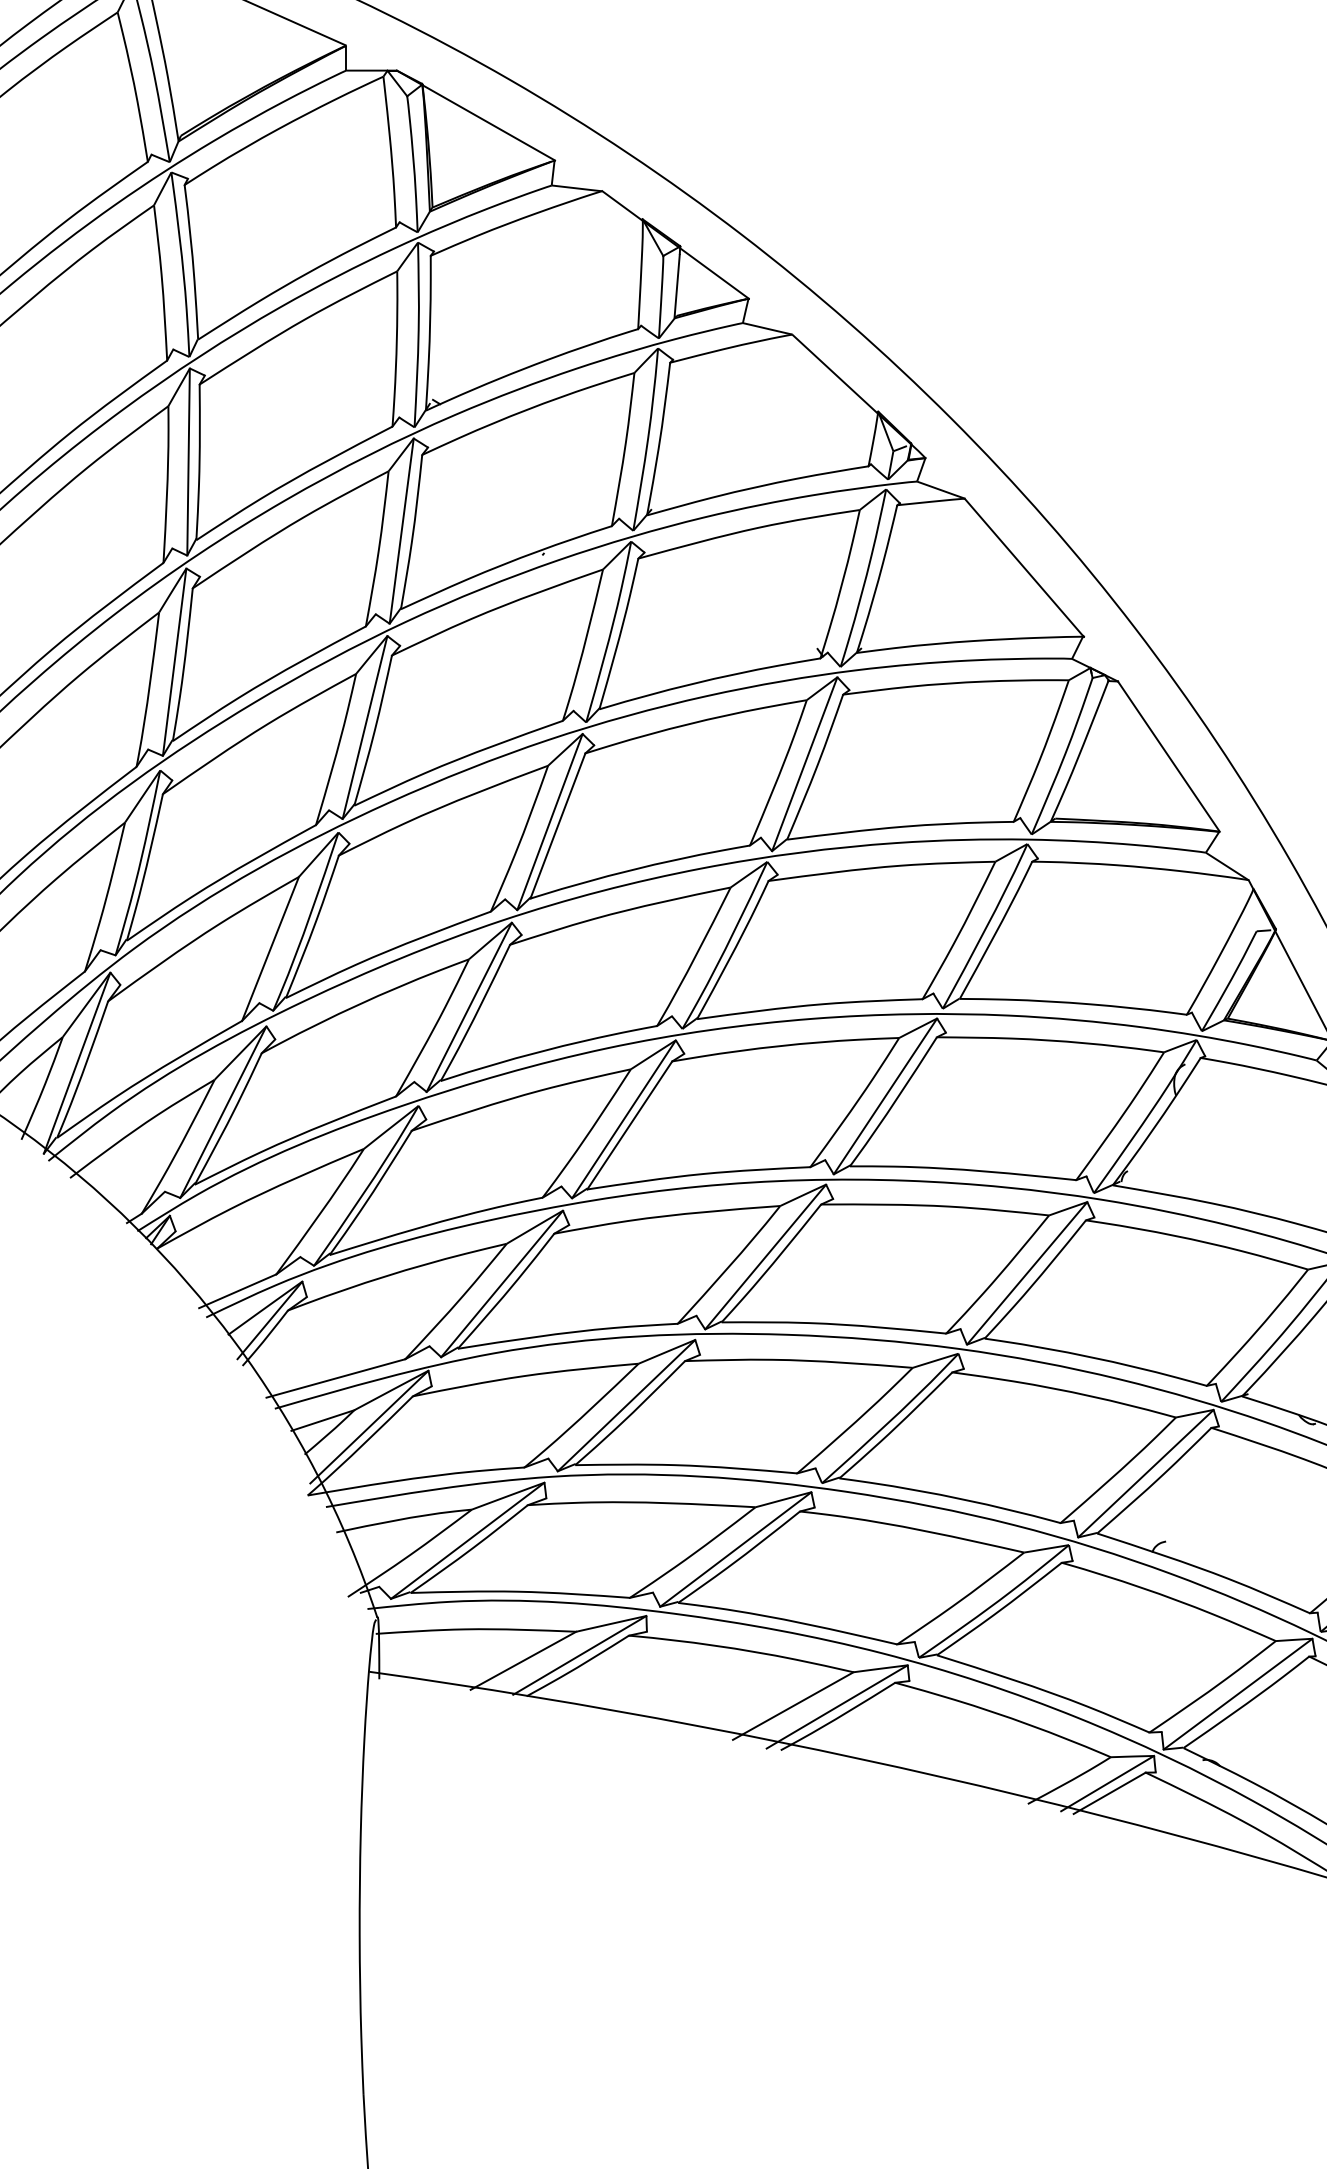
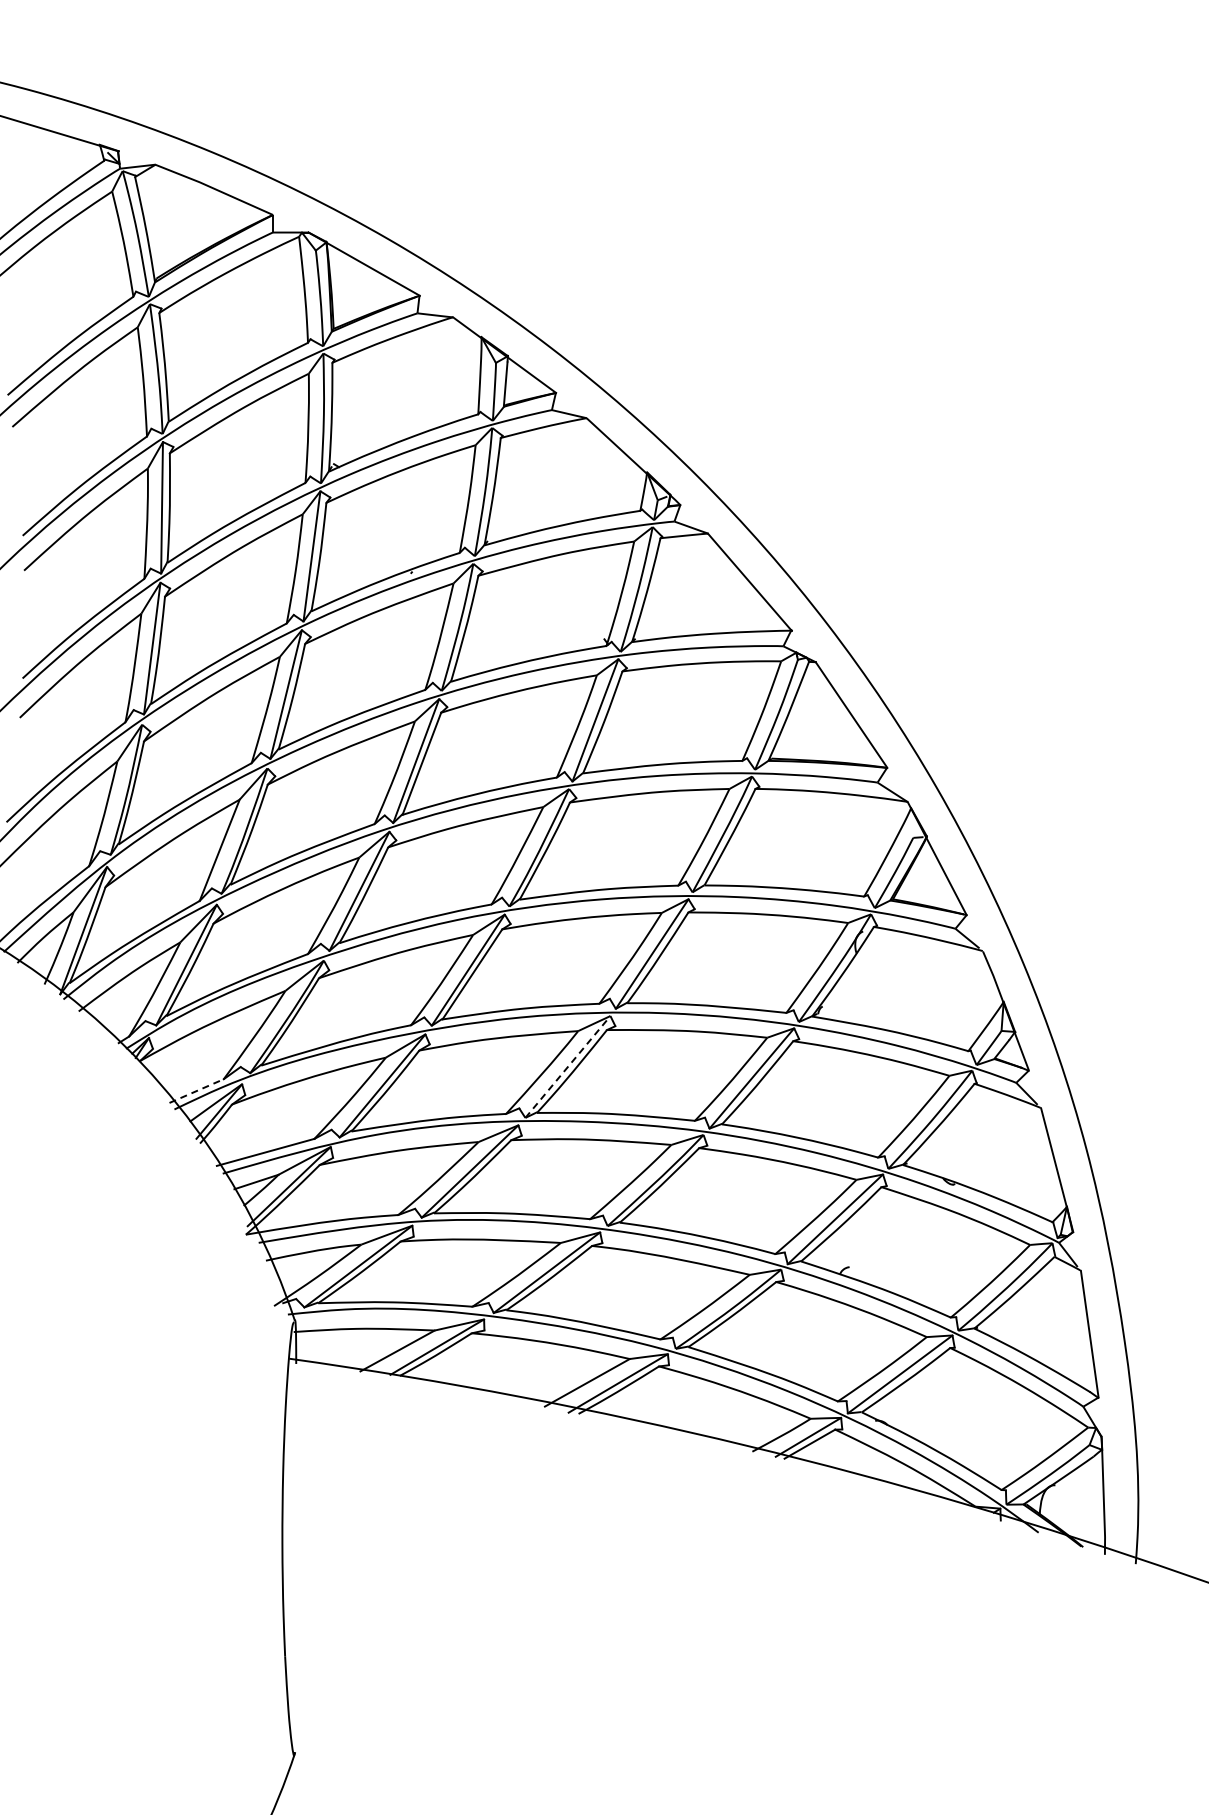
line: (766, 1256) -> (568, 1066), solid -> dashed
line: (237, 1291) -> (196, 1091), solid -> dashed

